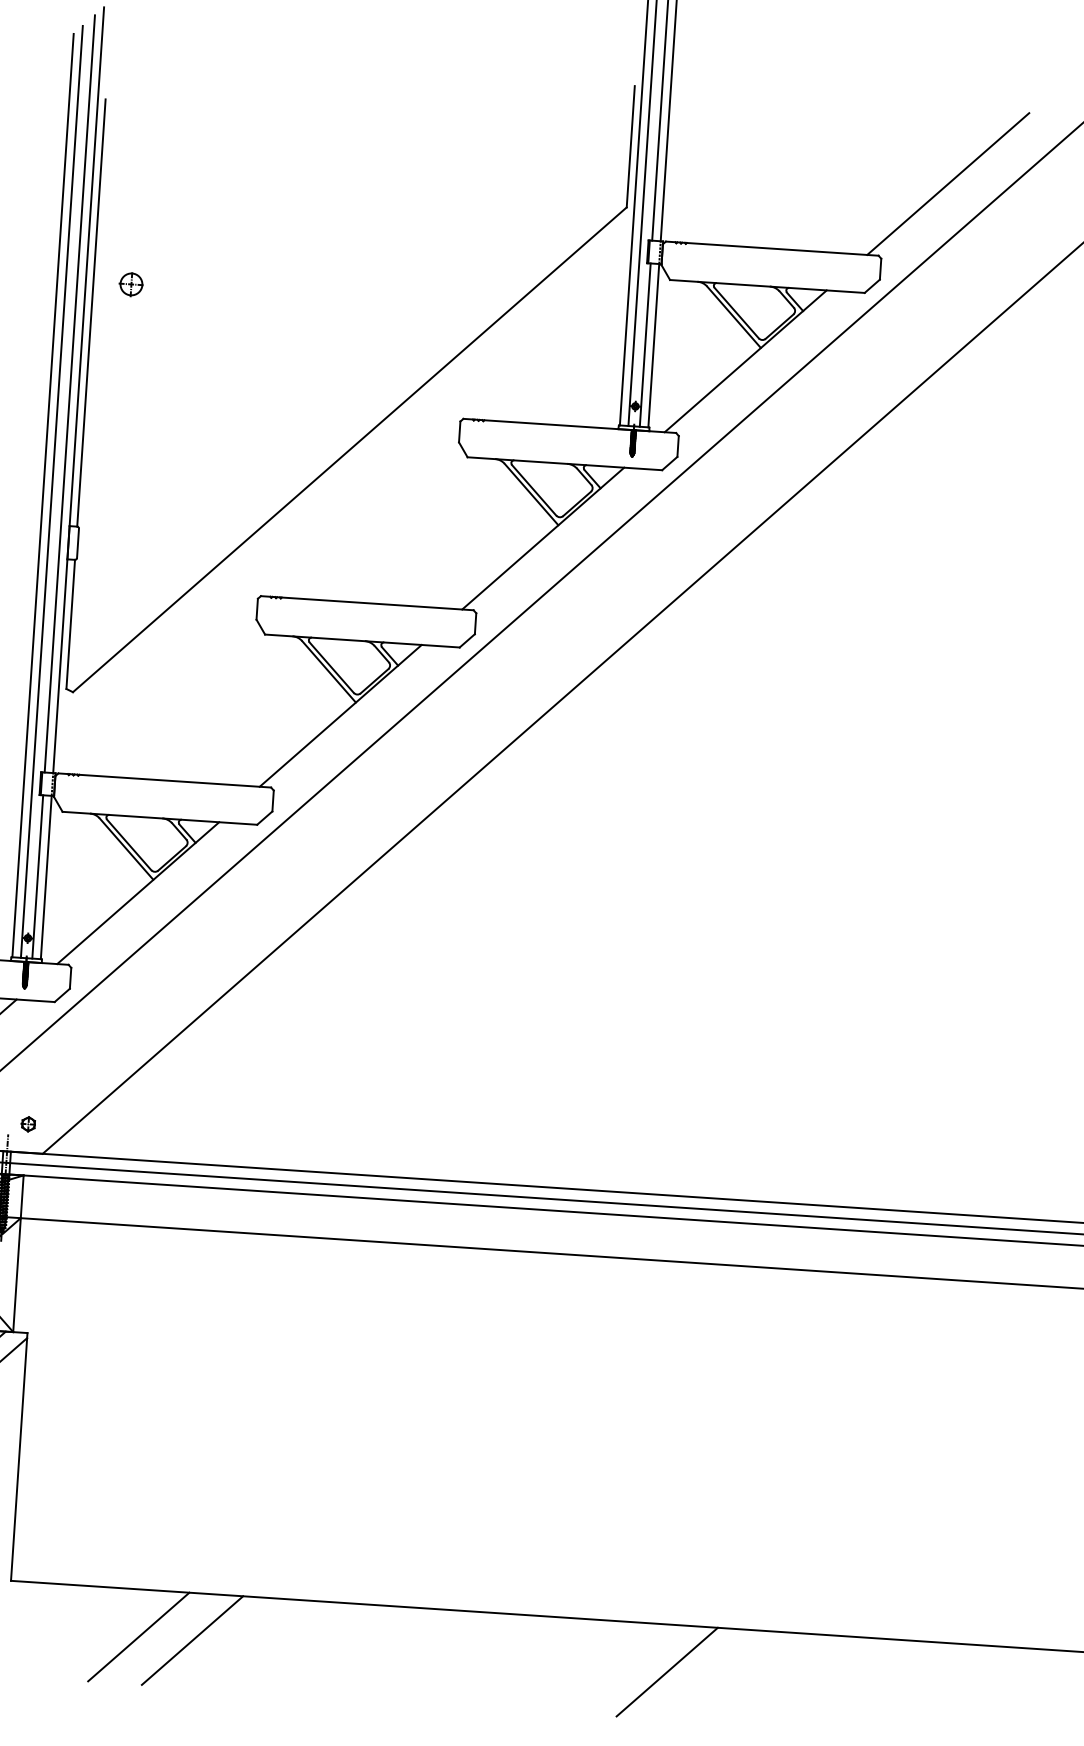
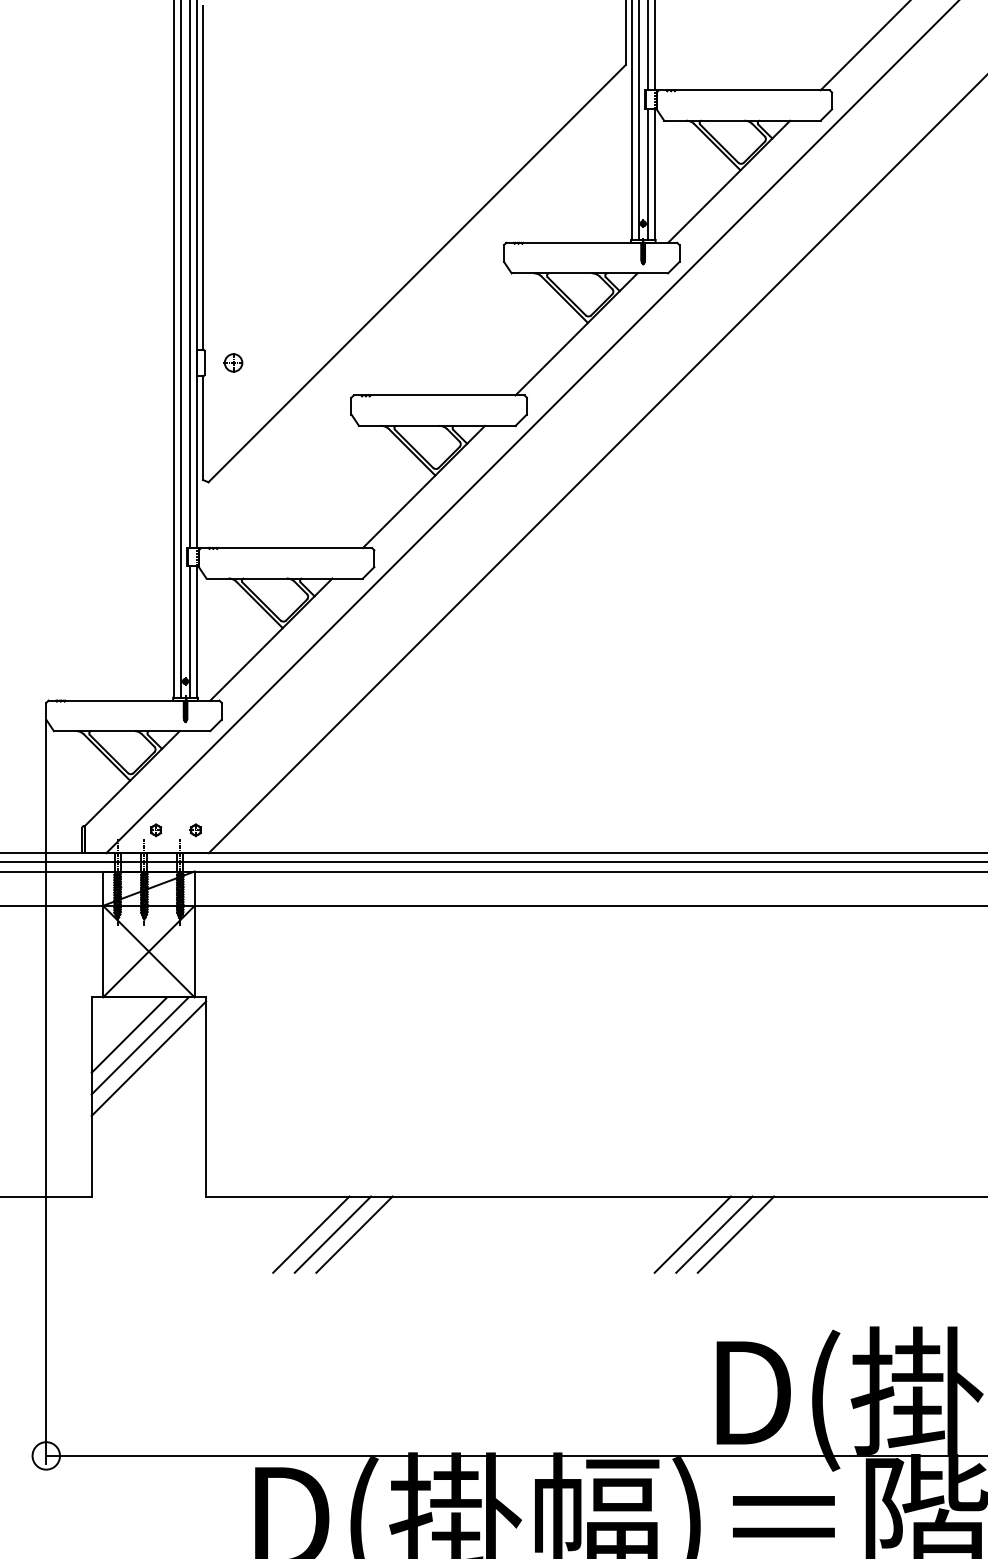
part: (131, 283) -> (233, 362), moved
line: (165, 1638) -> (332, 1234), added
line: (613, 1668) -> (692, 1234), added
line: (640, 1670) -> (714, 1234), added

